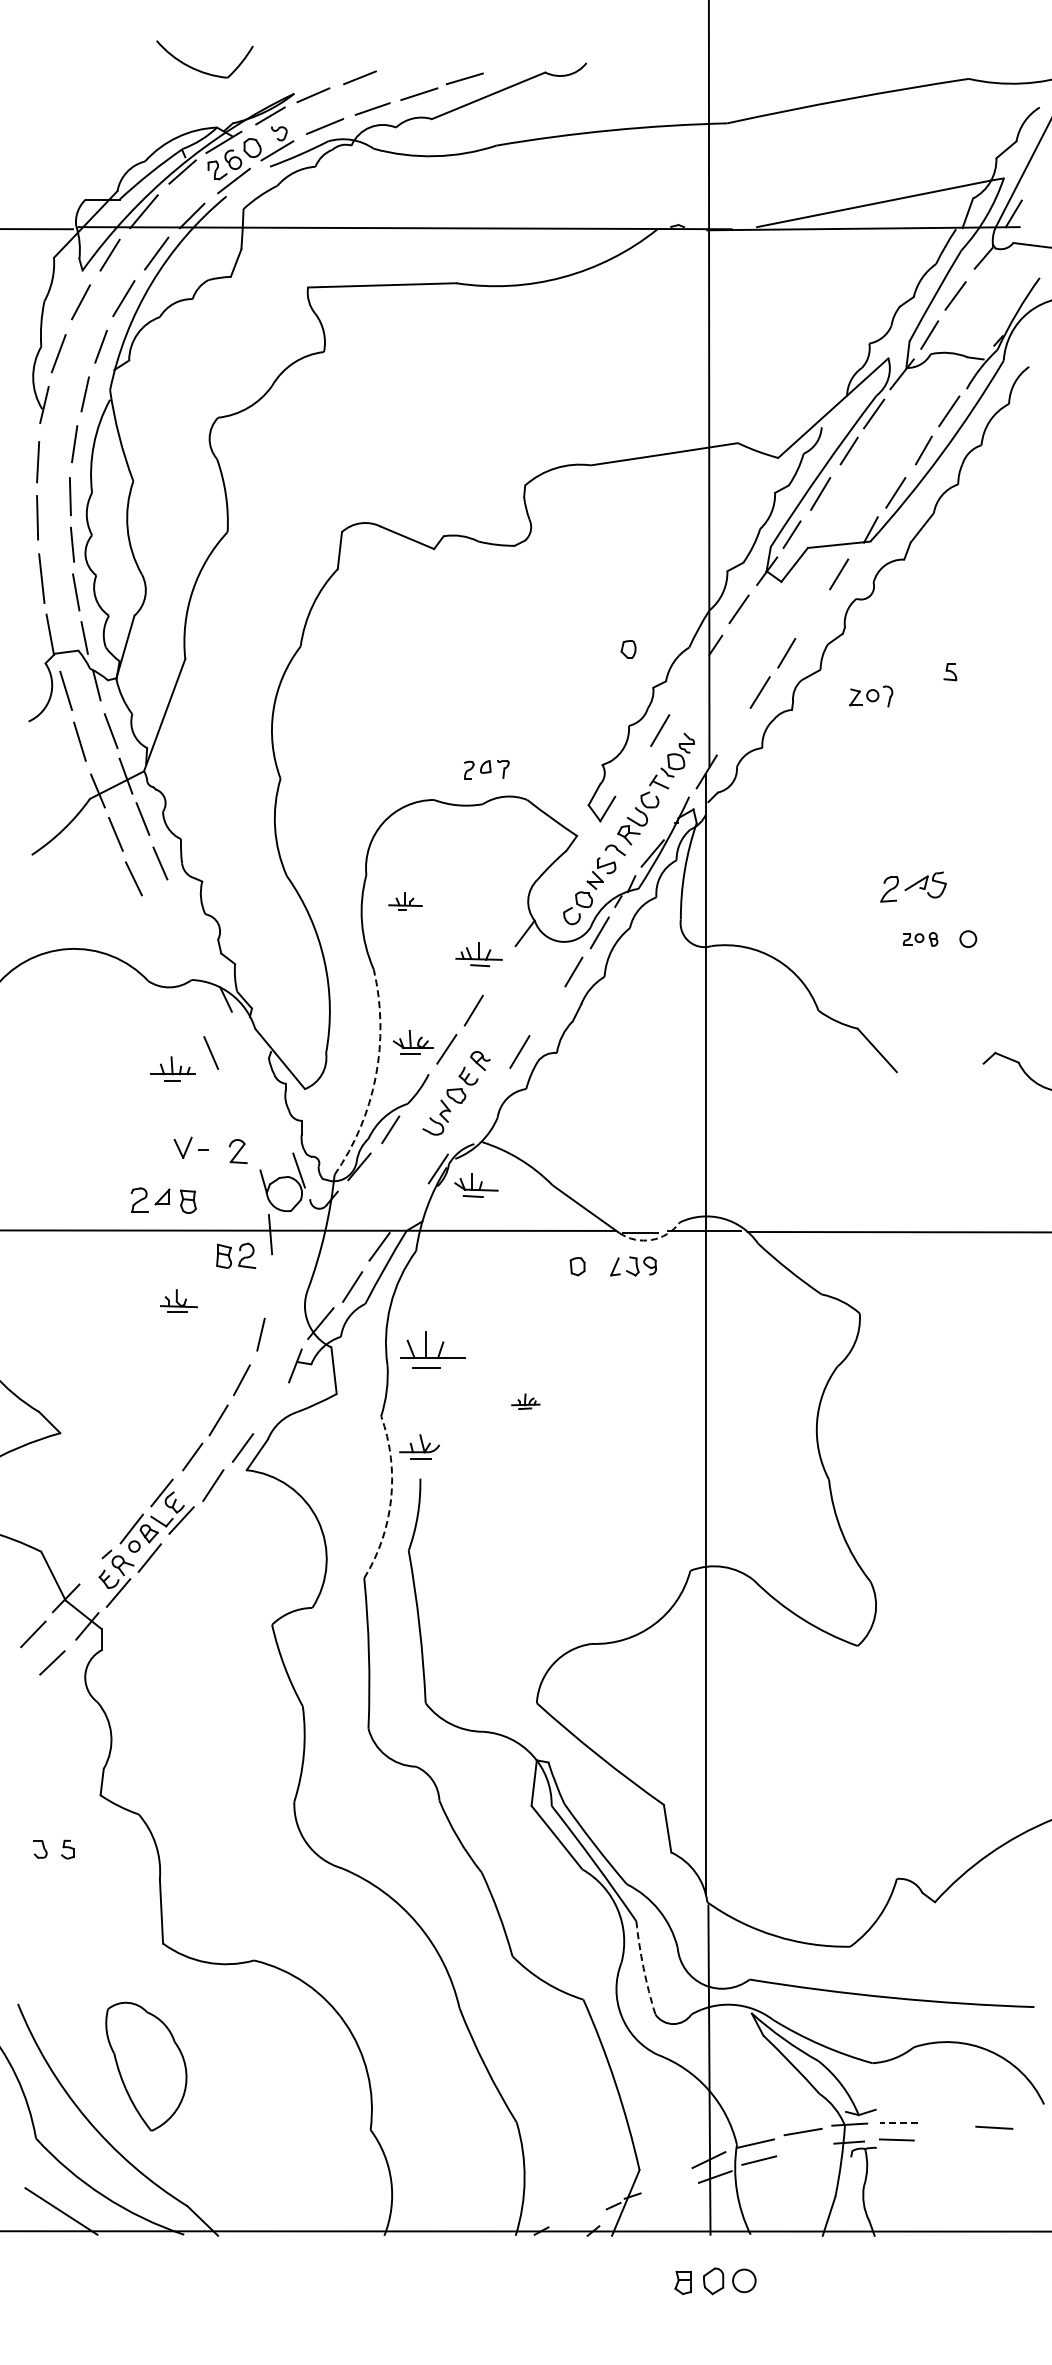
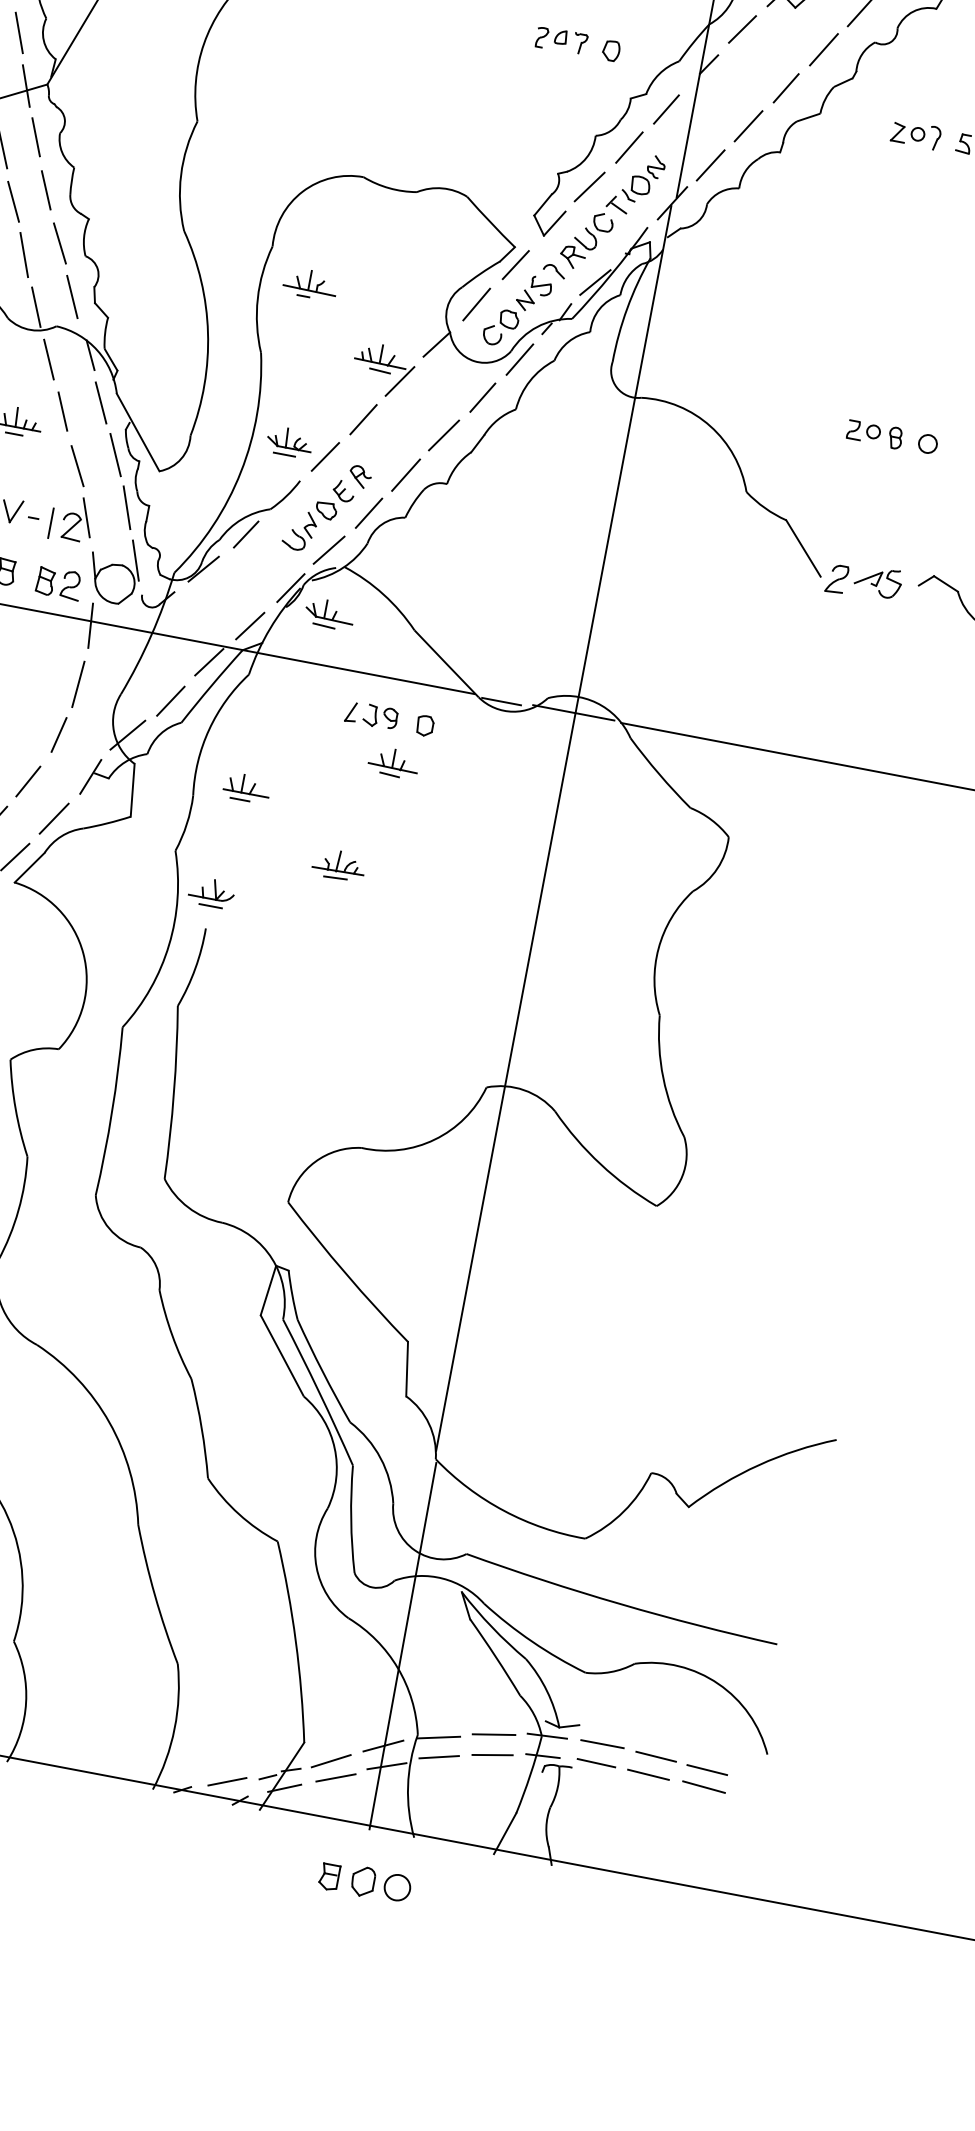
line: (812, 613) -> (823, 49), added
line: (685, 691) -> (665, 109), added
part: (871, 696) -> (916, 134), moved
line: (733, 732) -> (710, 165), added
part: (486, 769) -> (561, 40), moved
line: (631, 771) -> (588, 187), added
line: (580, 851) -> (515, 265), added
part: (913, 886) -> (864, 580), moved
line: (553, 891) -> (477, 303), added
part: (405, 901) -> (310, 284), size x1.43
line: (180, 907) -> (59, 243), added
line: (151, 922) -> (23, 254), added
part: (920, 939) -> (874, 434), size x1.43
line: (200, 951) -> (72, 296), added
line: (170, 966) -> (35, 306), added
line: (499, 971) -> (400, 381), added
line: (190, 1009) -> (49, 358), added
line: (545, 1010) -> (443, 434), added
line: (242, 1039) -> (100, 403), added
arc: (375, 1076) -> (240, 472), dashed -> solid
line: (264, 1081) -> (116, 454), added
line: (493, 1090) -> (368, 512), added
line: (232, 1097) -> (77, 465), added
line: (282, 1126) -> (126, 508), added
line: (465, 1129) -> (329, 549), added
line: (249, 1141) -> (86, 517), added
line: (218, 1151) -> (50, 522), added
line: (409, 1208) -> (250, 625), added
arc: (651, 1239) -> (512, 711), dashed -> solid
part: (236, 1255) -> (59, 582), moved
part: (633, 1266) -> (371, 715), moved
line: (269, 1287) -> (78, 684), added
part: (555, 1303) -> (392, 762), added
part: (432, 1349) -> (246, 787), size x0.62
part: (525, 1401) -> (338, 864), size x1.67
line: (270, 1407) -> (54, 817), added
arc: (391, 1499) -> (169, 945), dashed -> solid
arc: (643, 1968) -> (350, 1519), dashed -> solid
line: (898, 2122) -> (601, 1744), dashed -> solid
line: (947, 2124) -> (655, 1756), added
line: (943, 2141) -> (647, 1774), added
line: (994, 2142) -> (704, 1786), added
line: (804, 2149) -> (491, 1754), added
line: (665, 2181) -> (330, 1760), added
line: (672, 2195) -> (335, 1777), added
line: (629, 2212) -> (284, 1787), added
line: (579, 2216) -> (227, 1781), added

